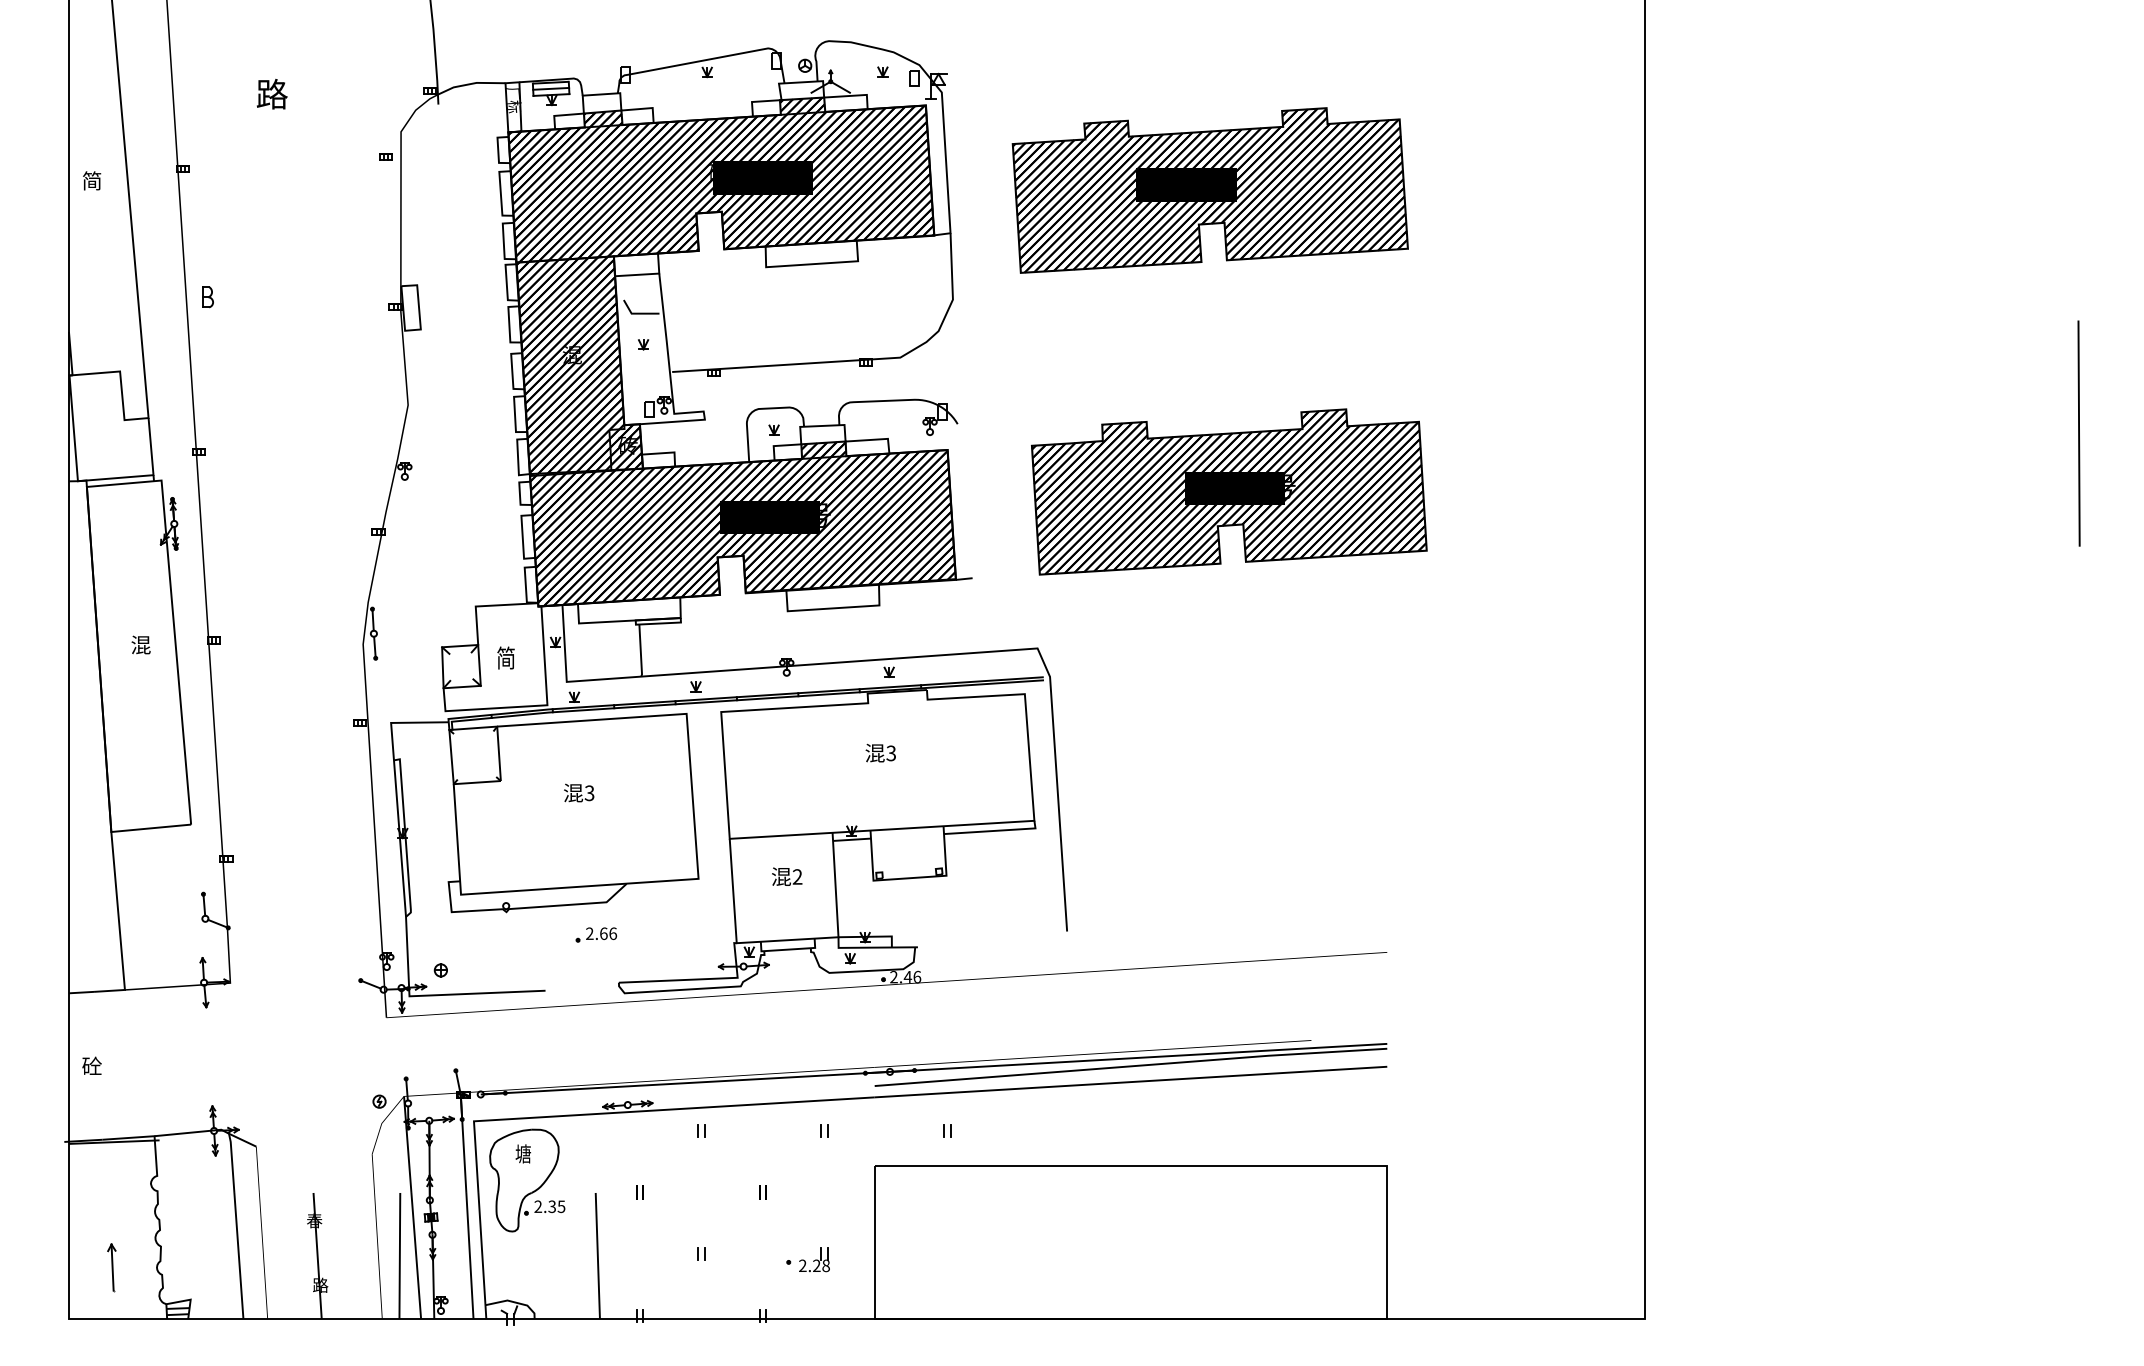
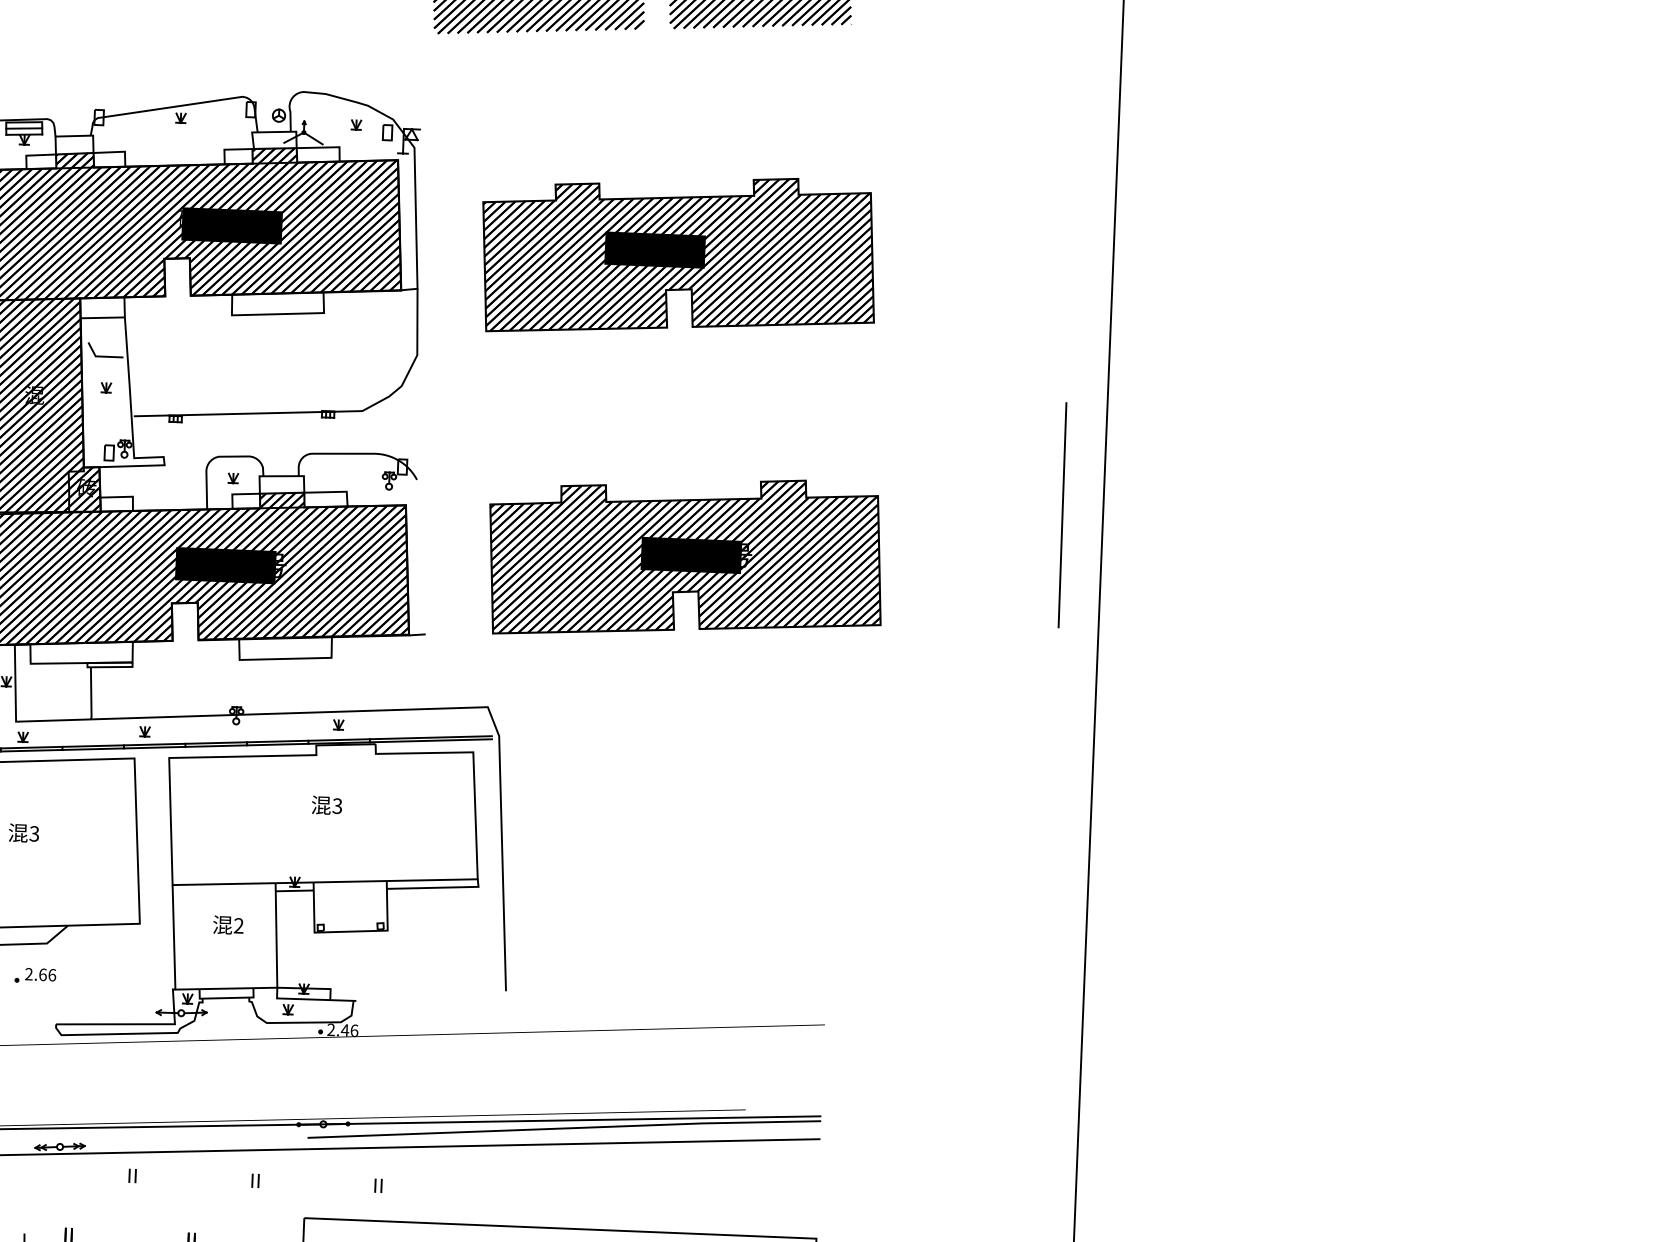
line: (2078, 433) -> (1061, 515), moved

